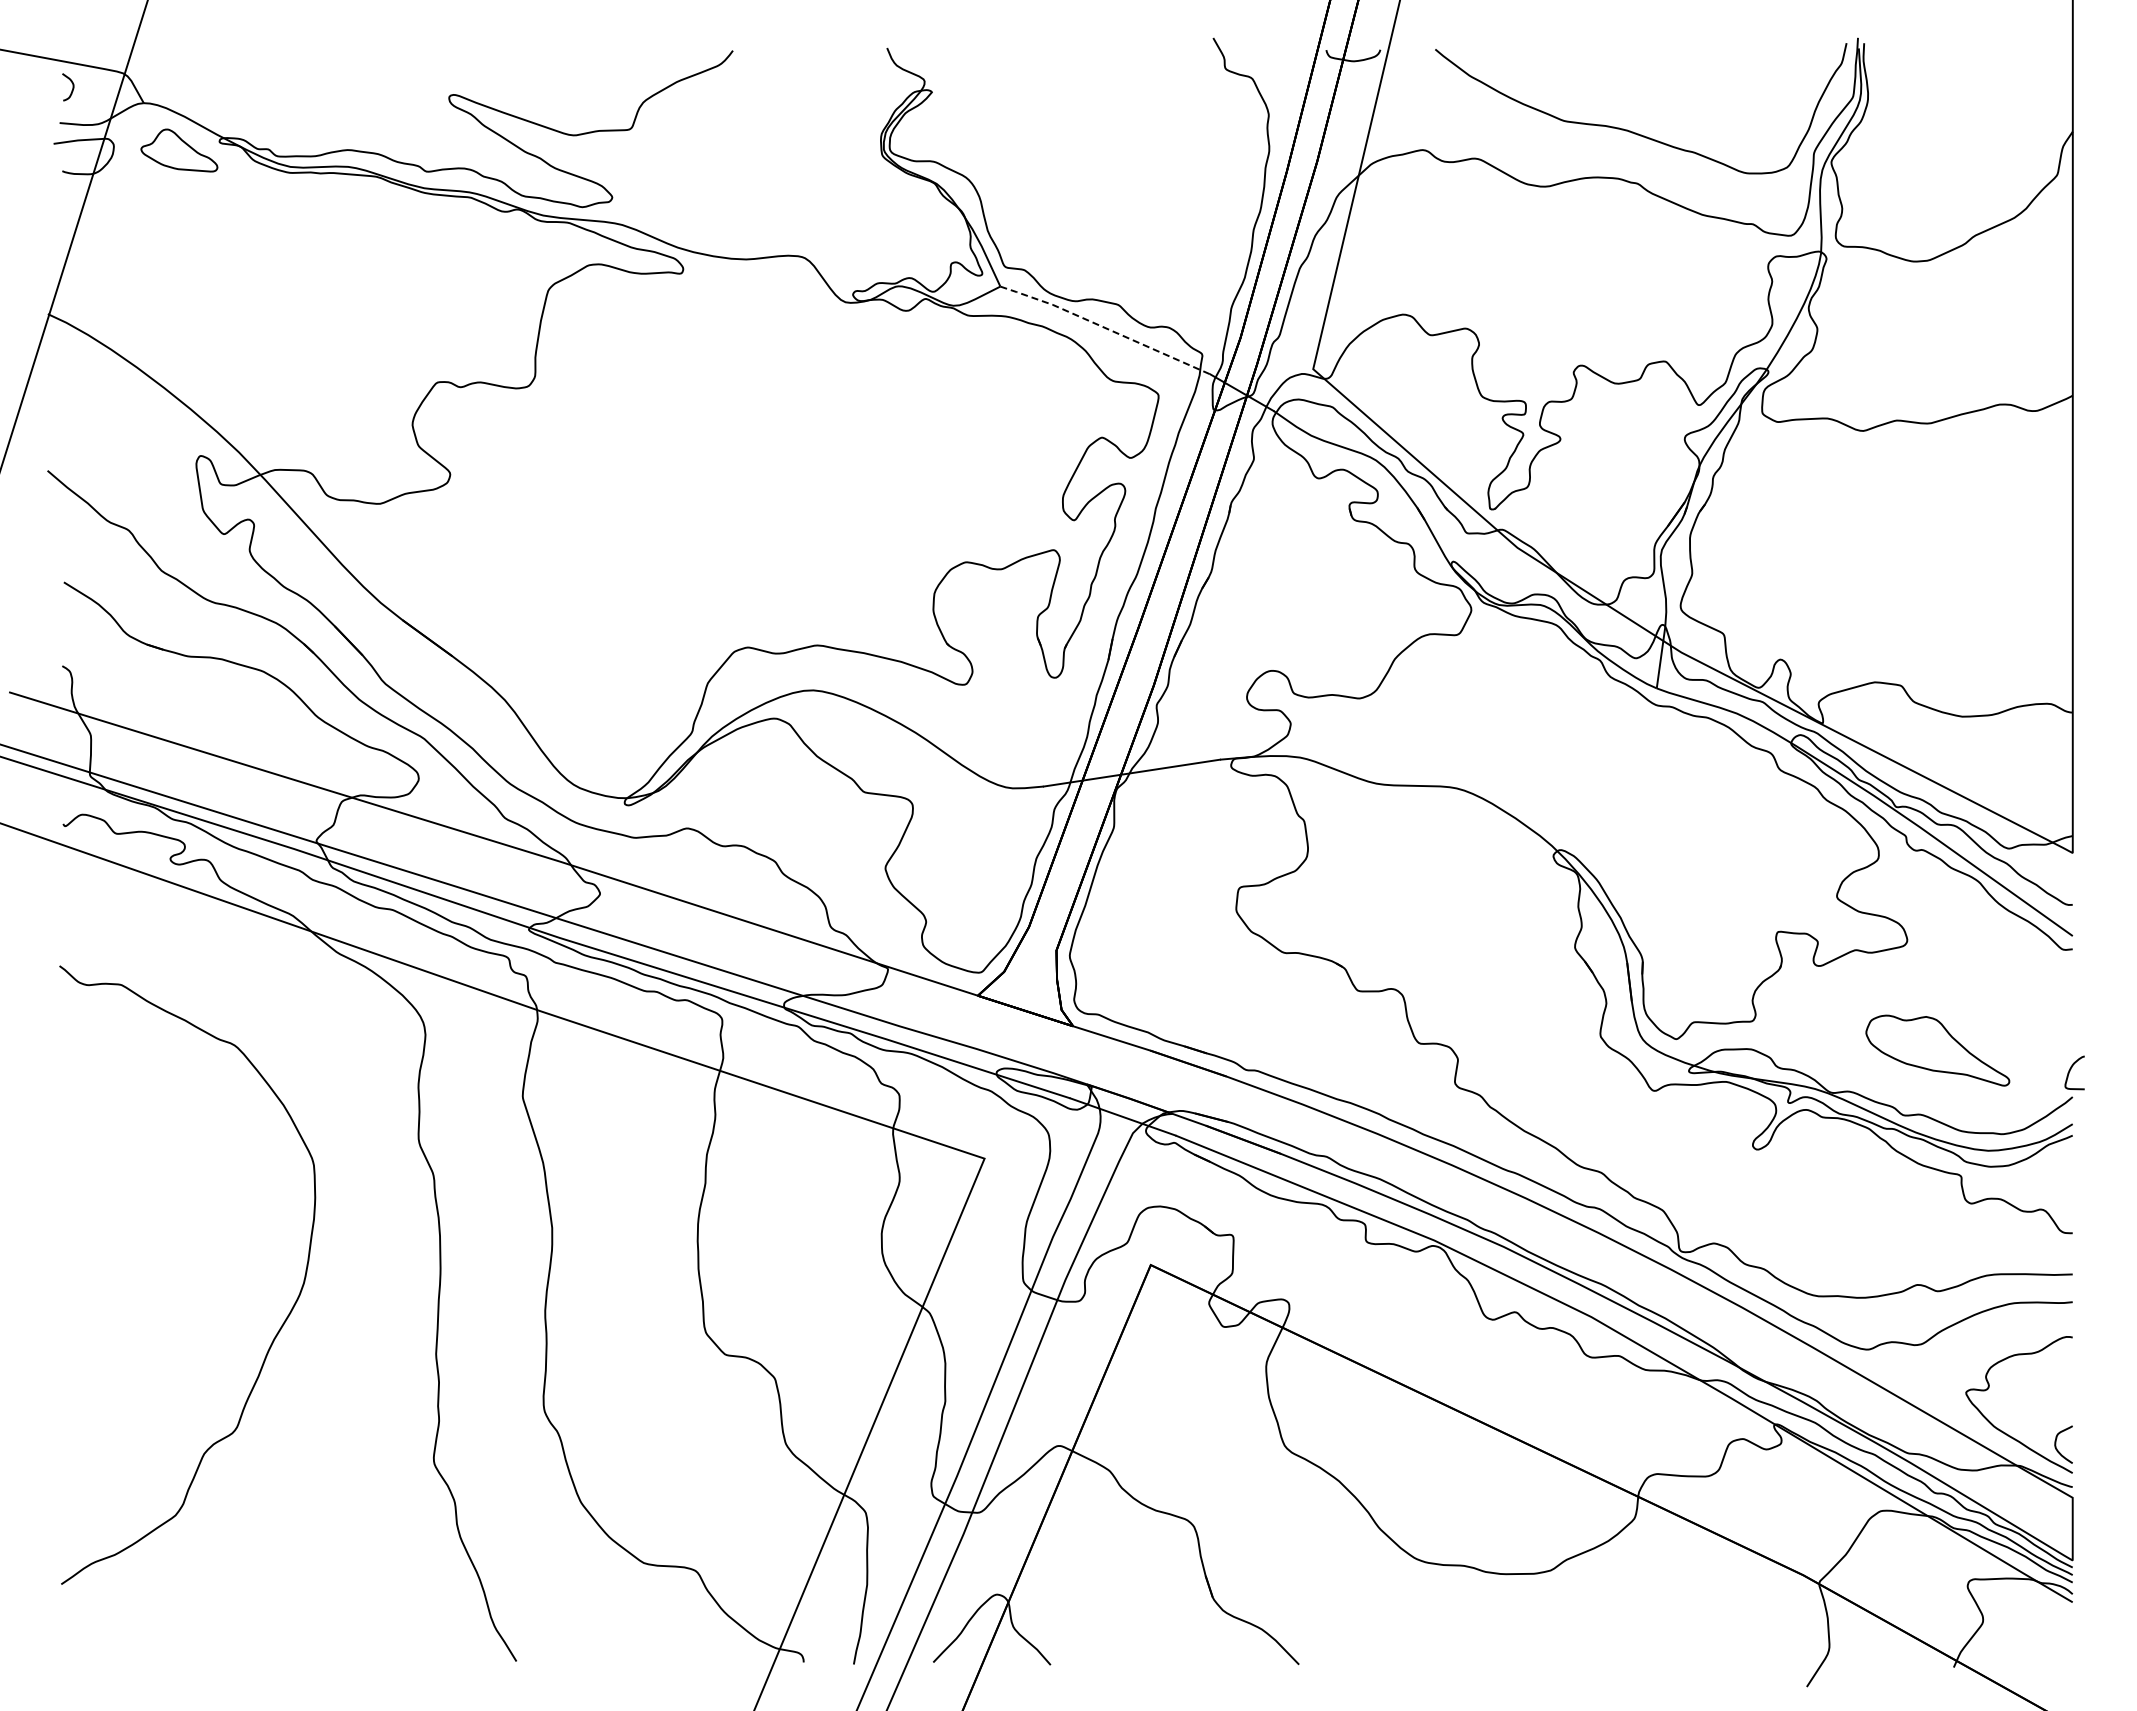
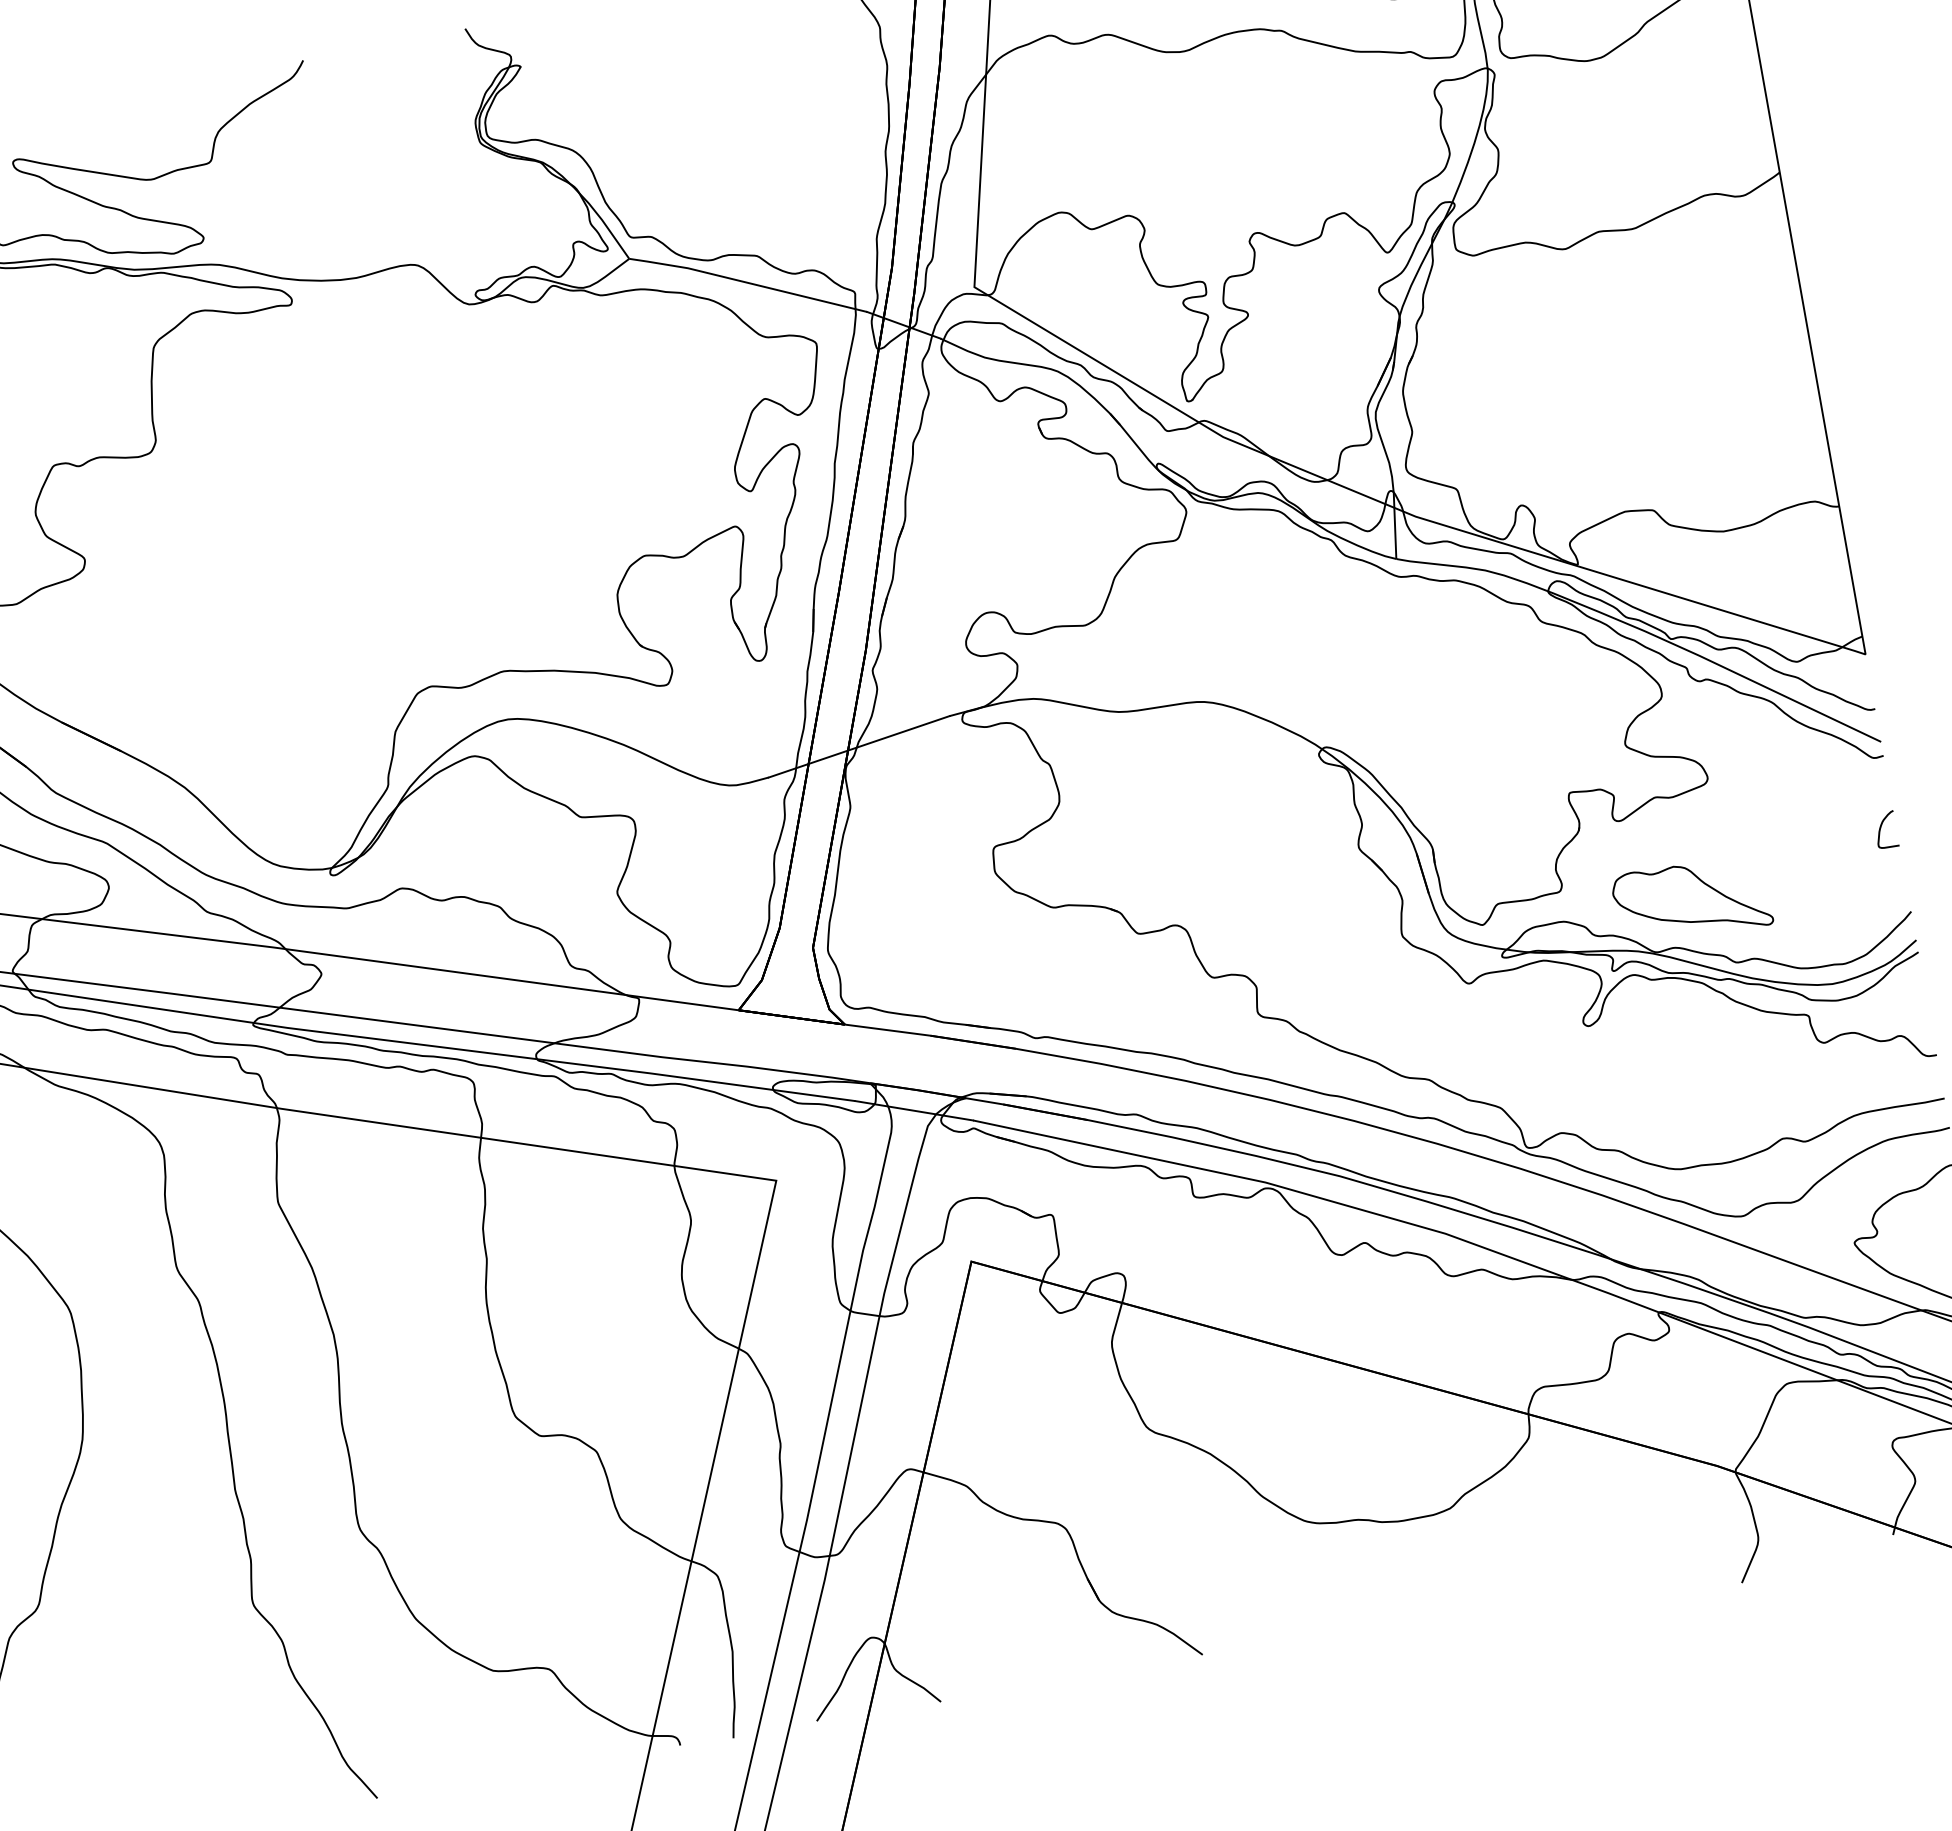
line: (1104, 327) -> (746, 282), dashed -> solid
part: (1937, 1050) -> (1691, 900), moved
curve: (2070, 1071) -> (1881, 829), moved

